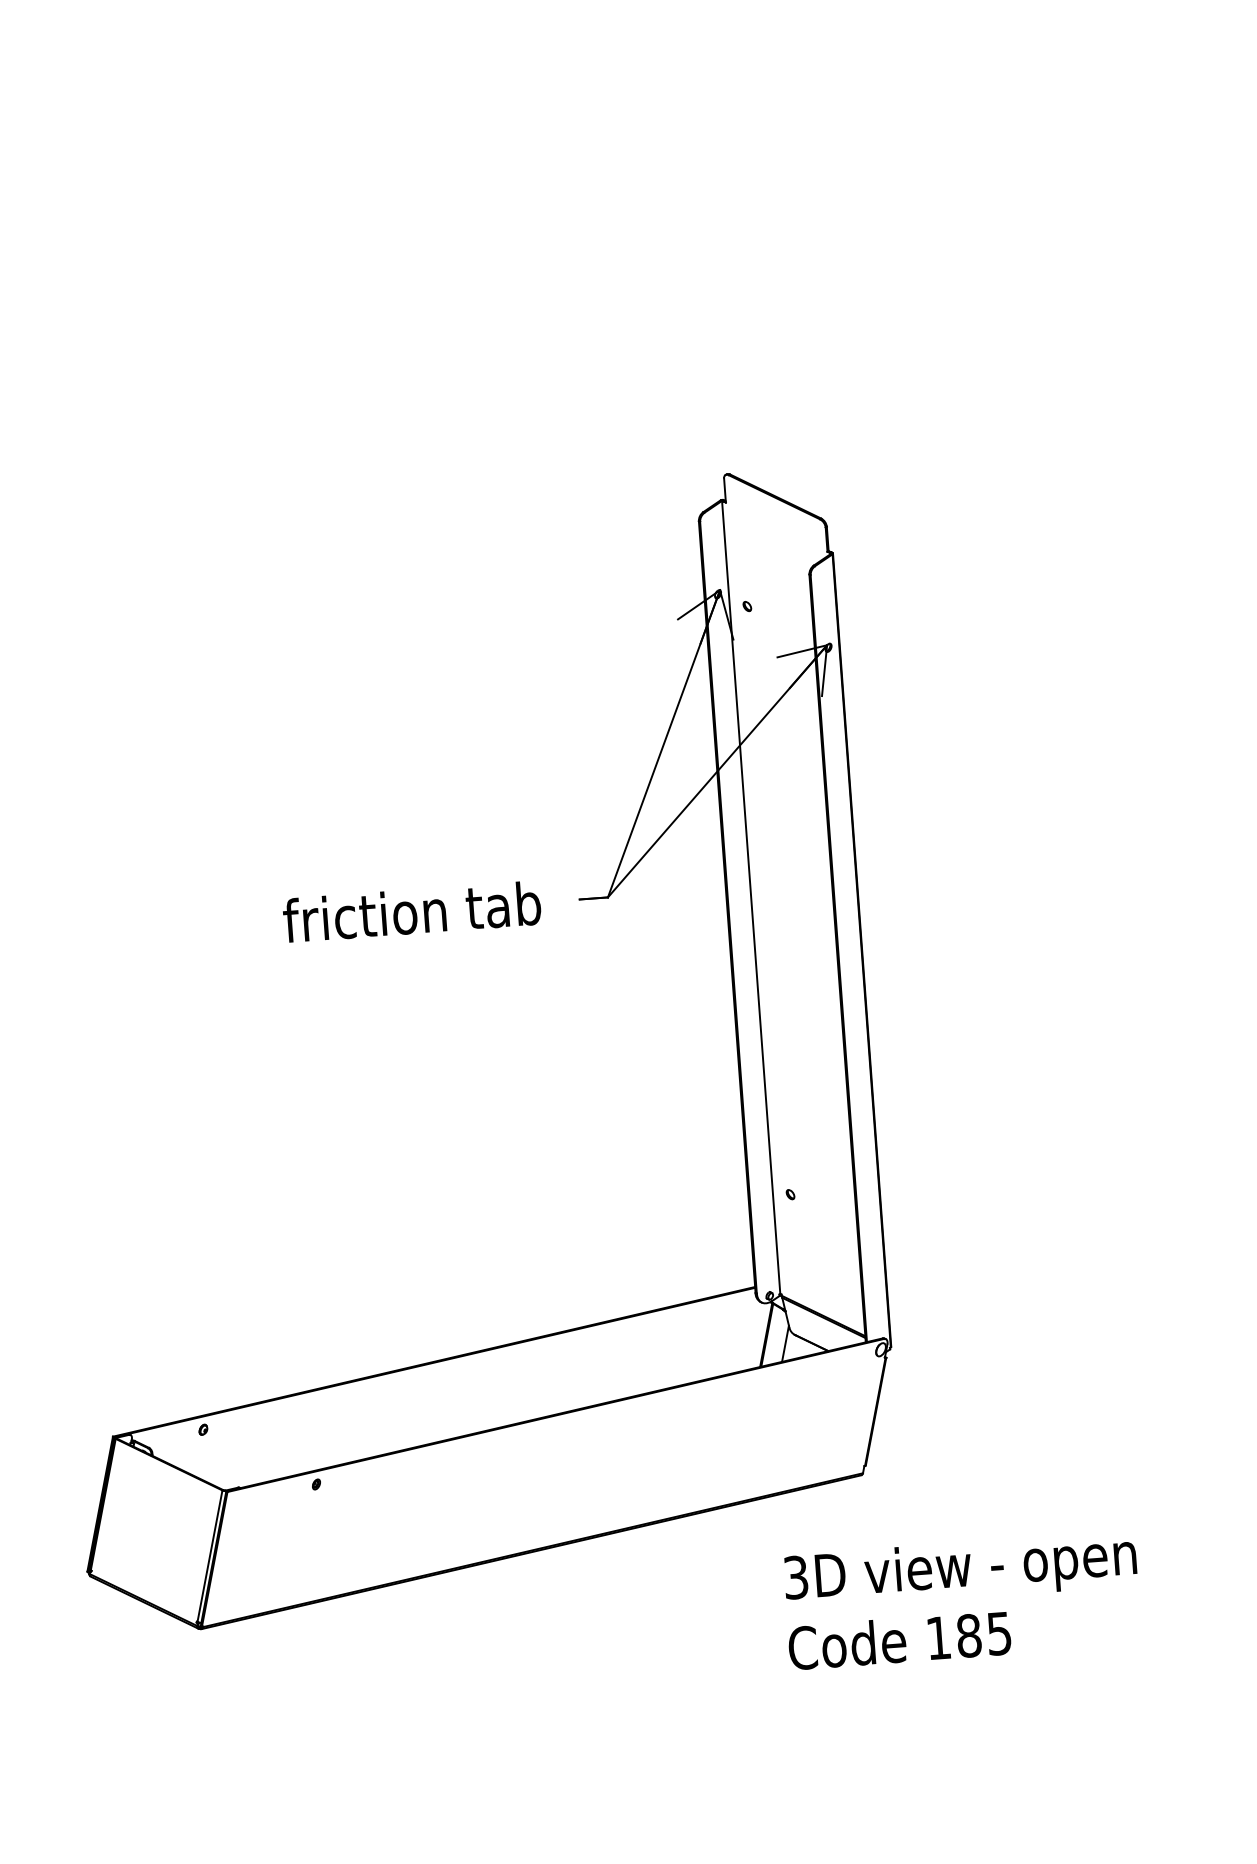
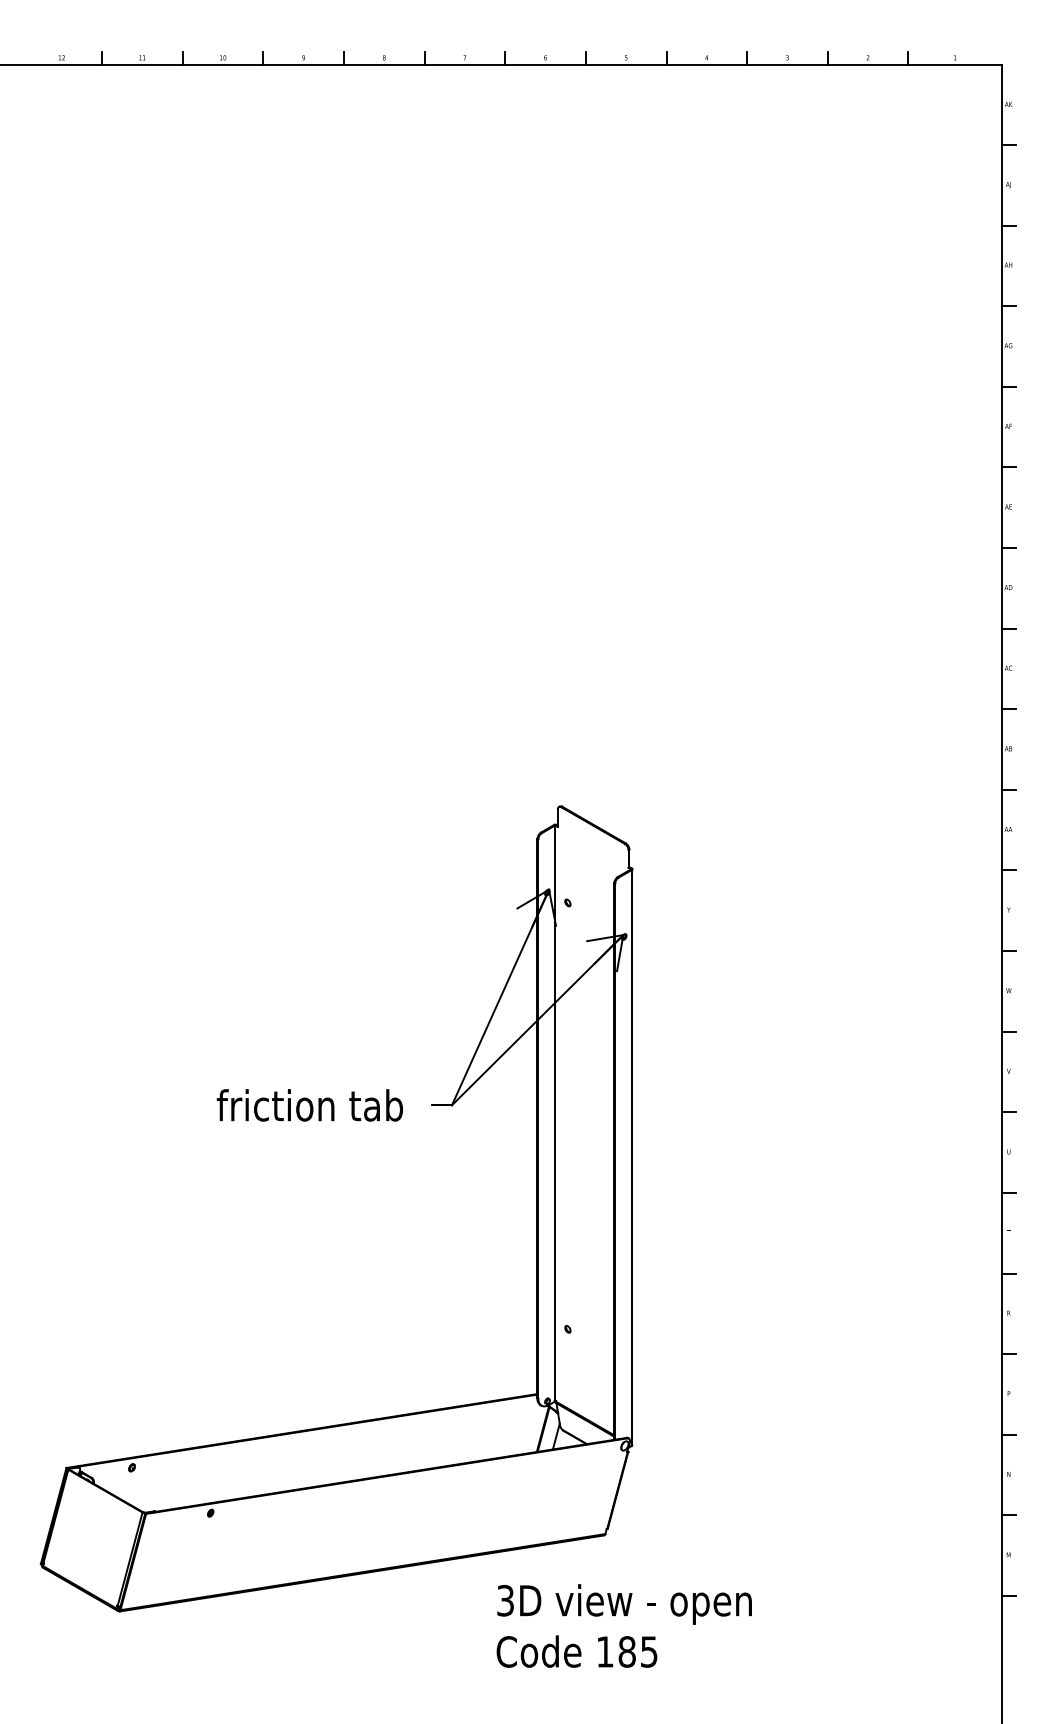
text: (961, 1599) -> (623, 1625), moved

